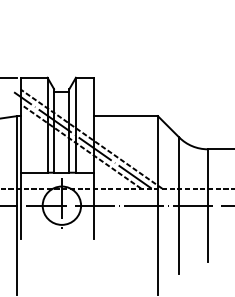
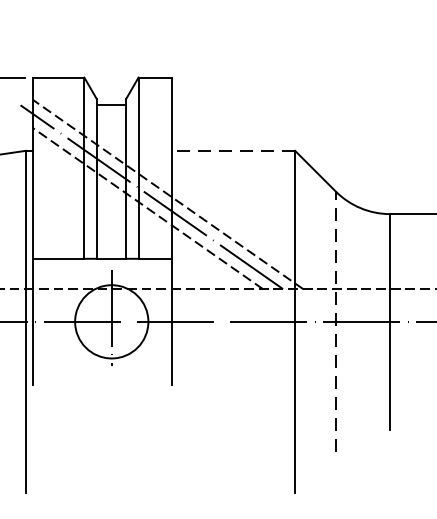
line: (125, 116) -> (233, 151), solid -> dashed
line: (179, 205) -> (336, 321), solid -> dashed

